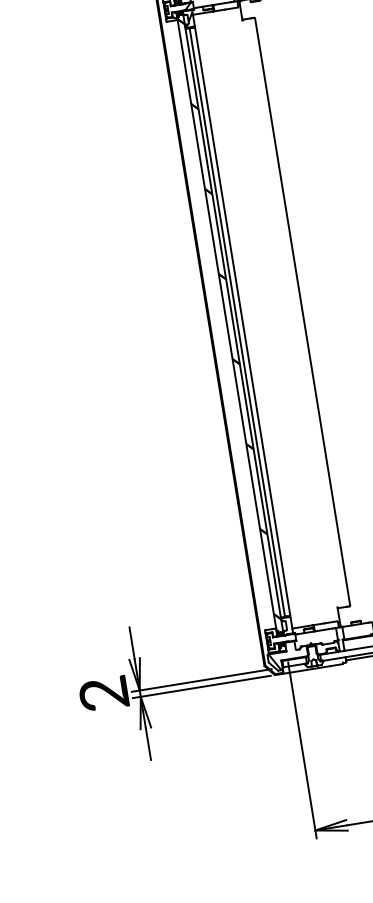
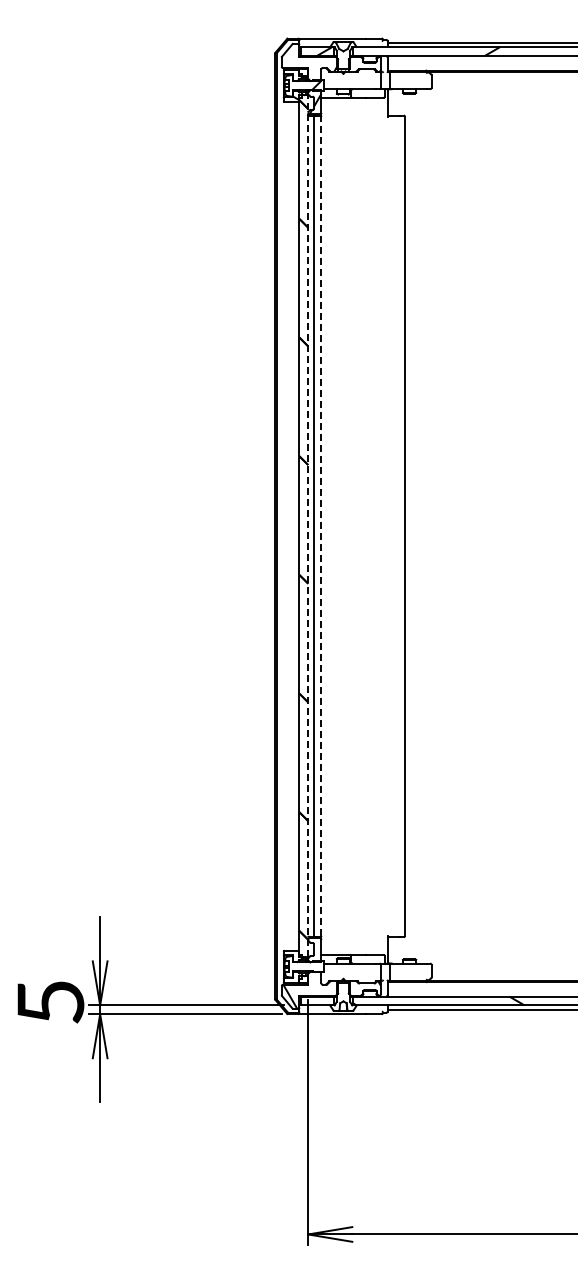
line: (242, 321) -> (321, 525), solid -> dashed
line: (233, 322) -> (308, 525), solid -> dashed
text: (103, 694) -> (50, 1002), 2 -> 5

